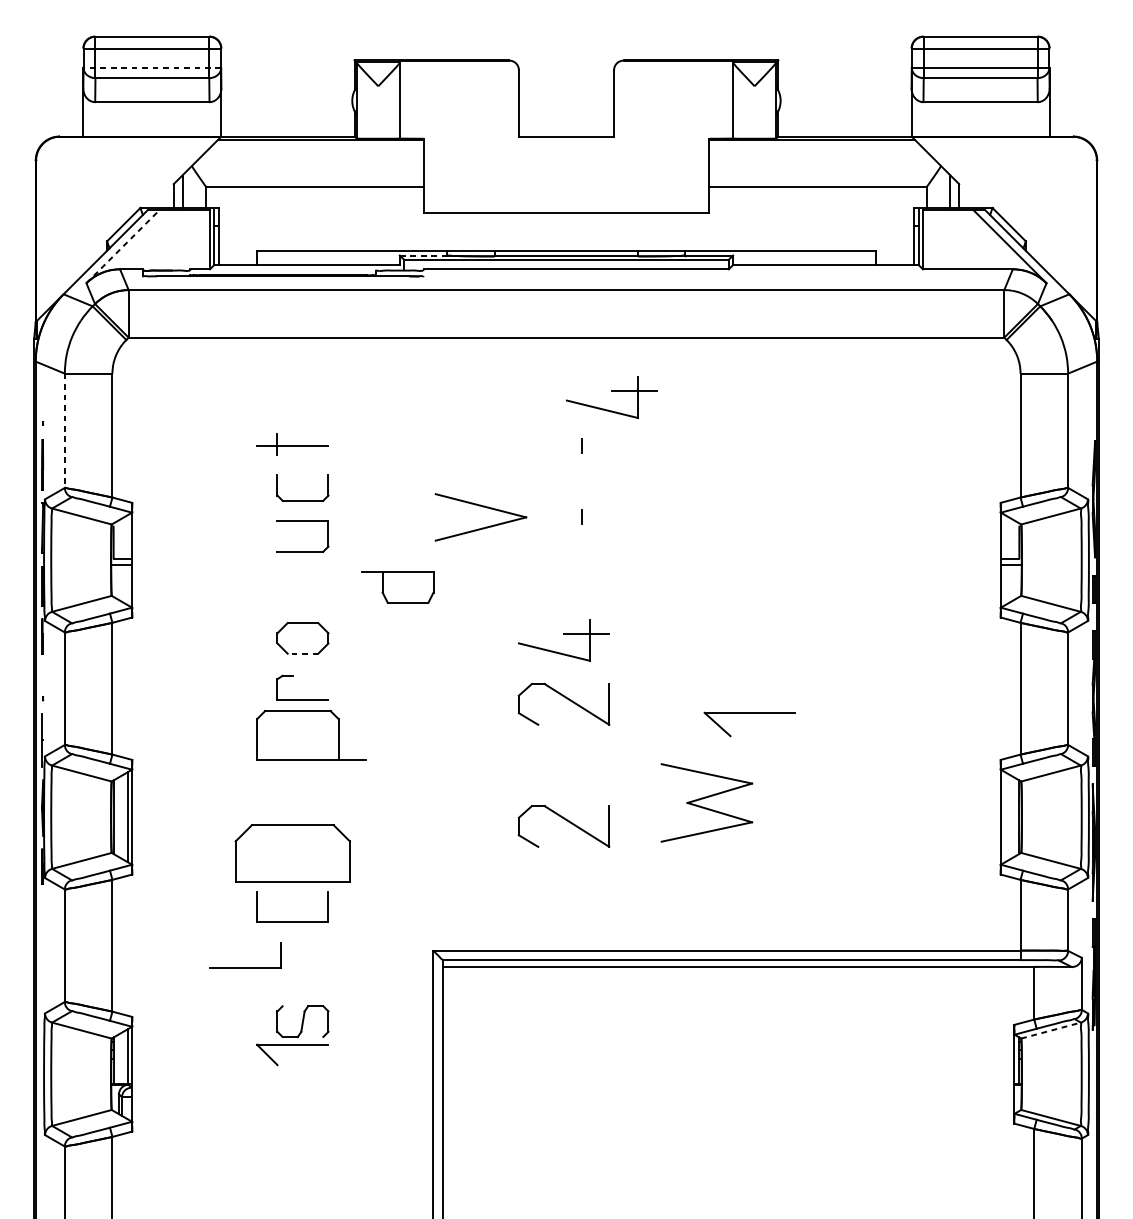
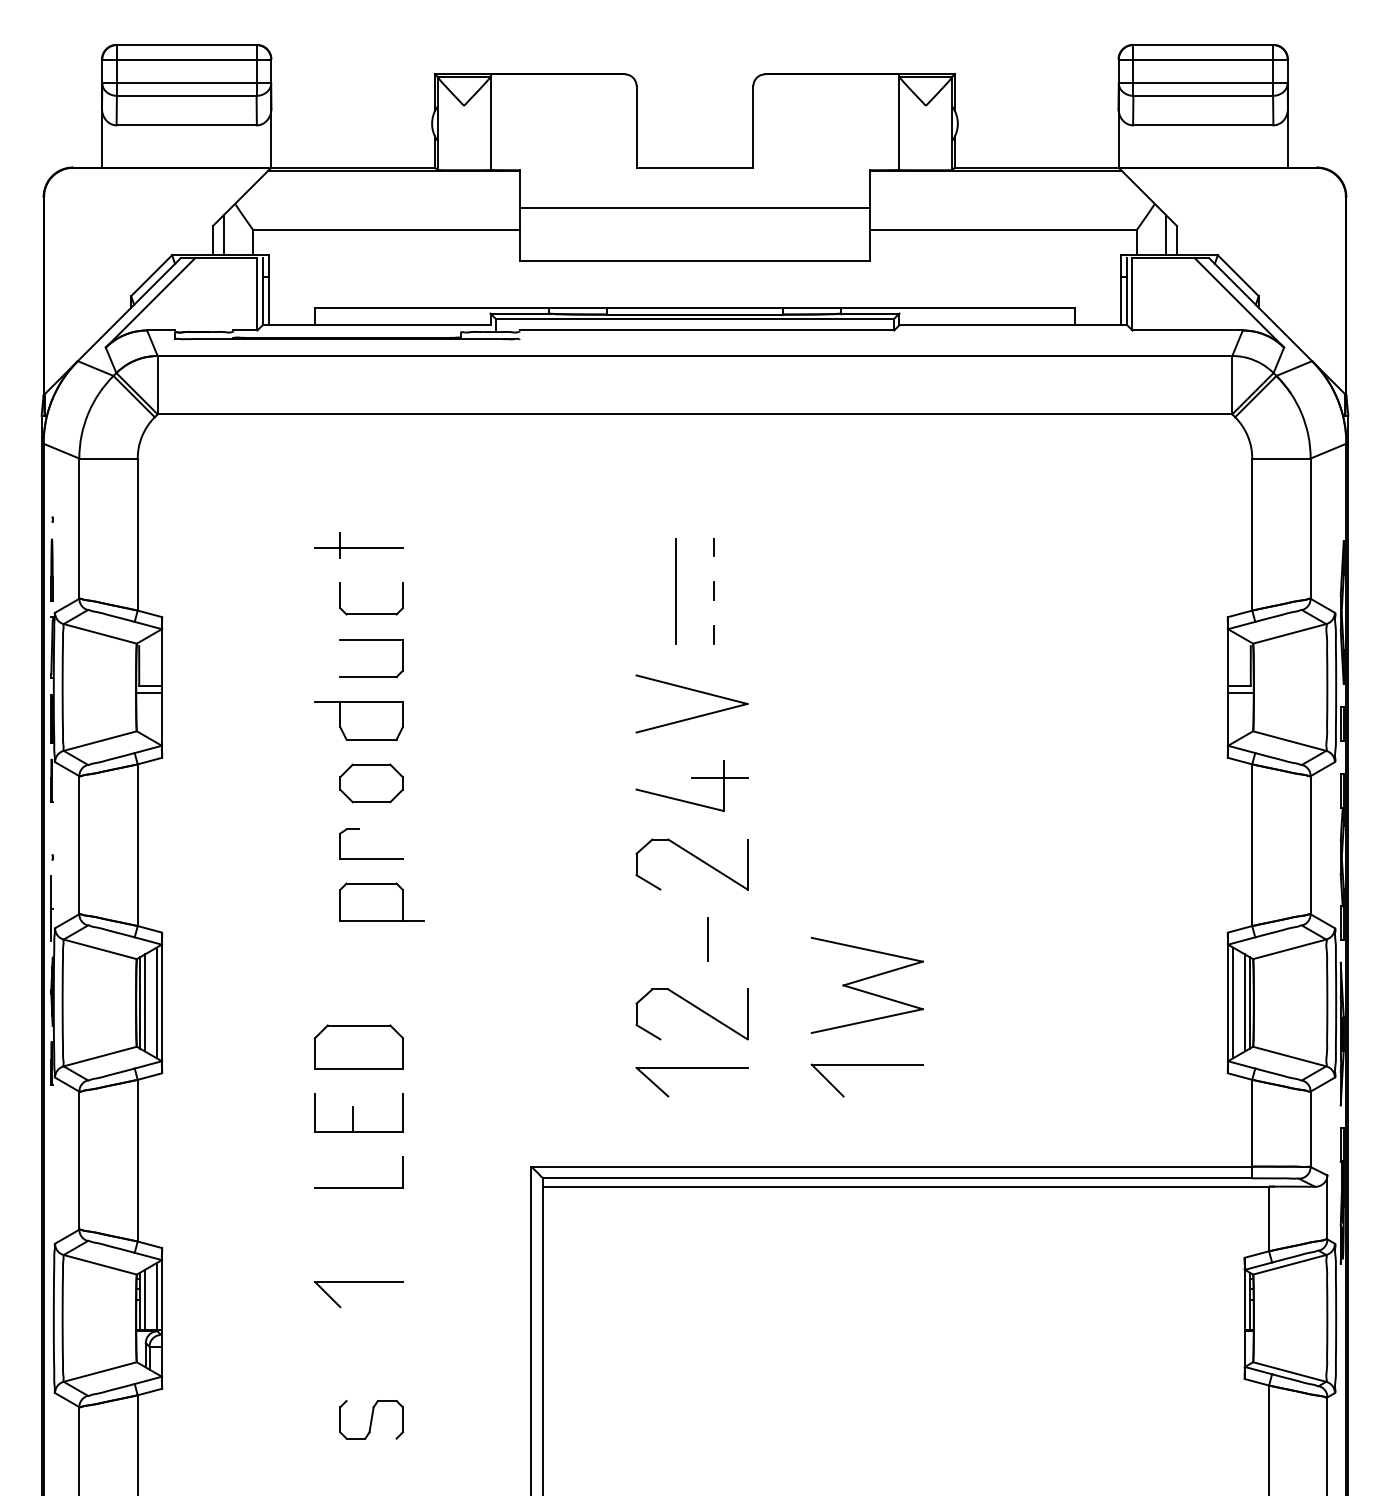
line: (152, 68) -> (186, 83), dashed -> solid
line: (566, 169) -> (694, 208), added
line: (122, 246) -> (150, 302), dashed -> solid
line: (424, 255) -> (520, 313), dashed -> solid
part: (611, 391) -> (750, 480), removed
line: (64, 431) -> (79, 529), dashed -> solid
line: (550, 481) -> (675, 590), added
line: (581, 481) -> (713, 590), added
part: (482, 507) -> (694, 691), moved
part: (397, 587) -> (358, 720), moved
line: (302, 653) -> (371, 802), dashed -> solid
part: (749, 713) -> (691, 1068), moved
part: (311, 734) -> (381, 901), size x0.62
line: (576, 765) -> (707, 939), added
line: (117, 816) -> (144, 1002), added
line: (1005, 816) -> (1233, 1002), added
line: (1015, 816) -> (1245, 1002), added
part: (292, 852) -> (358, 1046), size x0.62
part: (706, 868) -> (866, 1065), added
line: (287, 911) -> (352, 1118), added
part: (245, 967) -> (358, 1187), moved
part: (302, 1021) -> (371, 1419), moved
line: (1050, 1030) -> (1289, 1264), dashed -> solid
line: (117, 1058) -> (144, 1299), added

